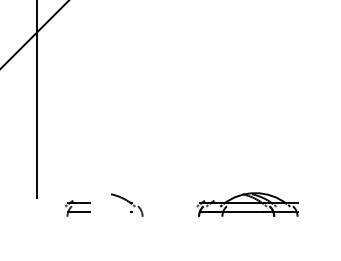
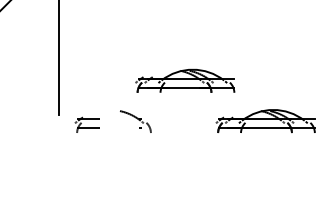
part: (165, 163) -> (185, 80), added
part: (111, 195) -> (120, 112), moved

